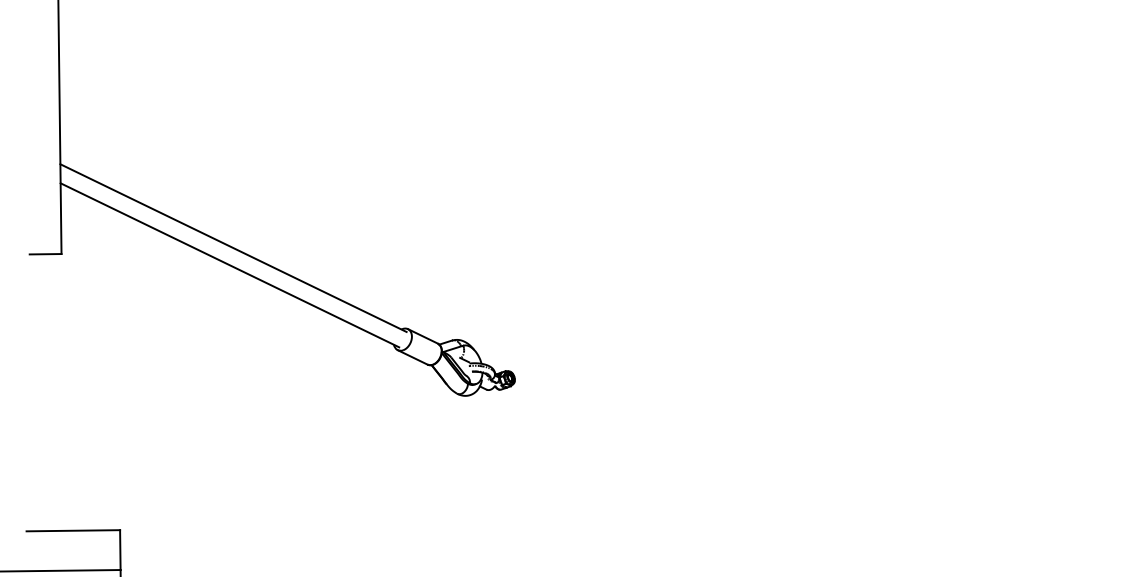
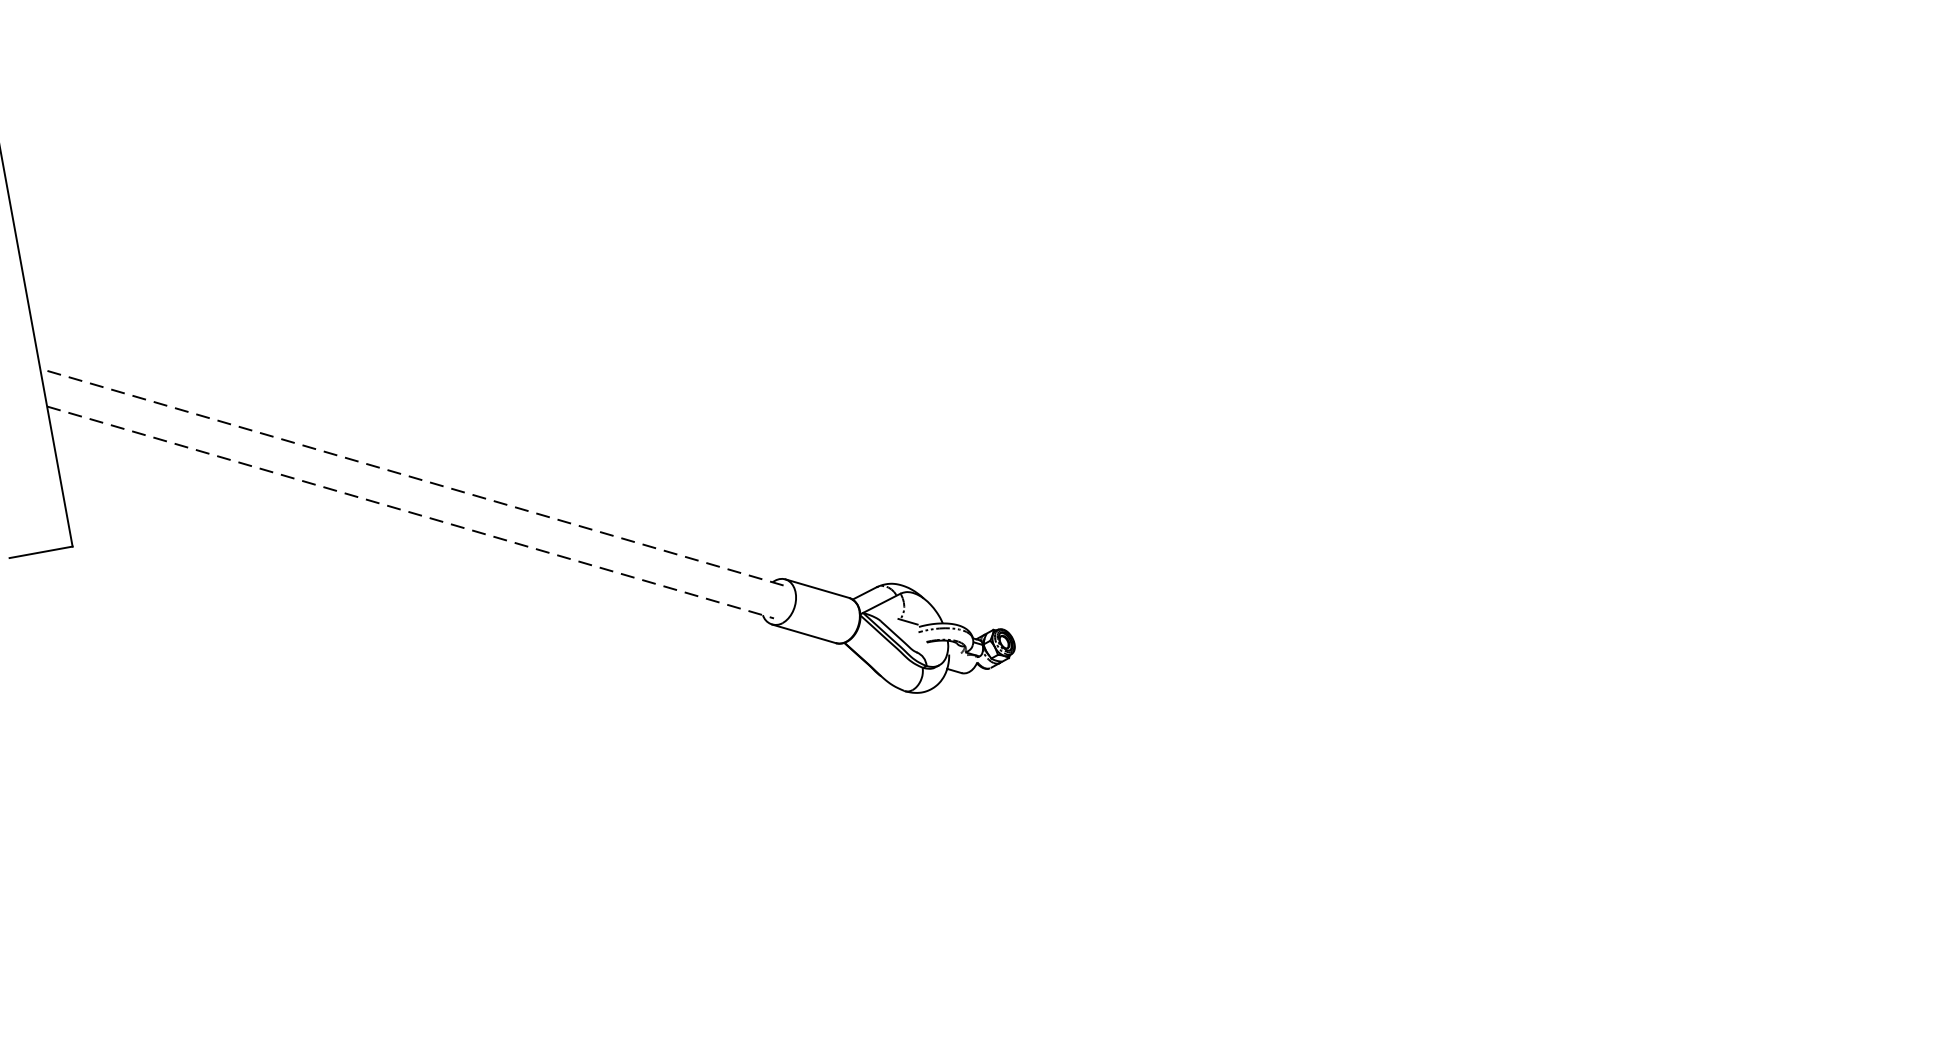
line: (233, 247) -> (411, 475), solid -> dashed
line: (230, 265) -> (411, 512), solid -> dashed

